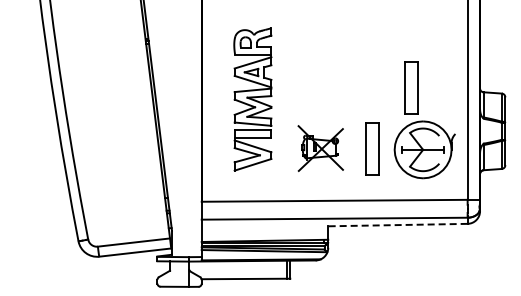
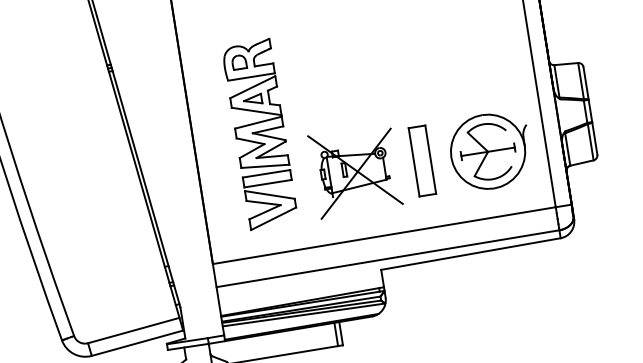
part: (411, 87) -> (460, 73), removed
part: (252, 99) -> (259, 134), moved
part: (320, 148) -> (355, 171), size x1.43
line: (397, 225) -> (470, 254), dashed -> solid

